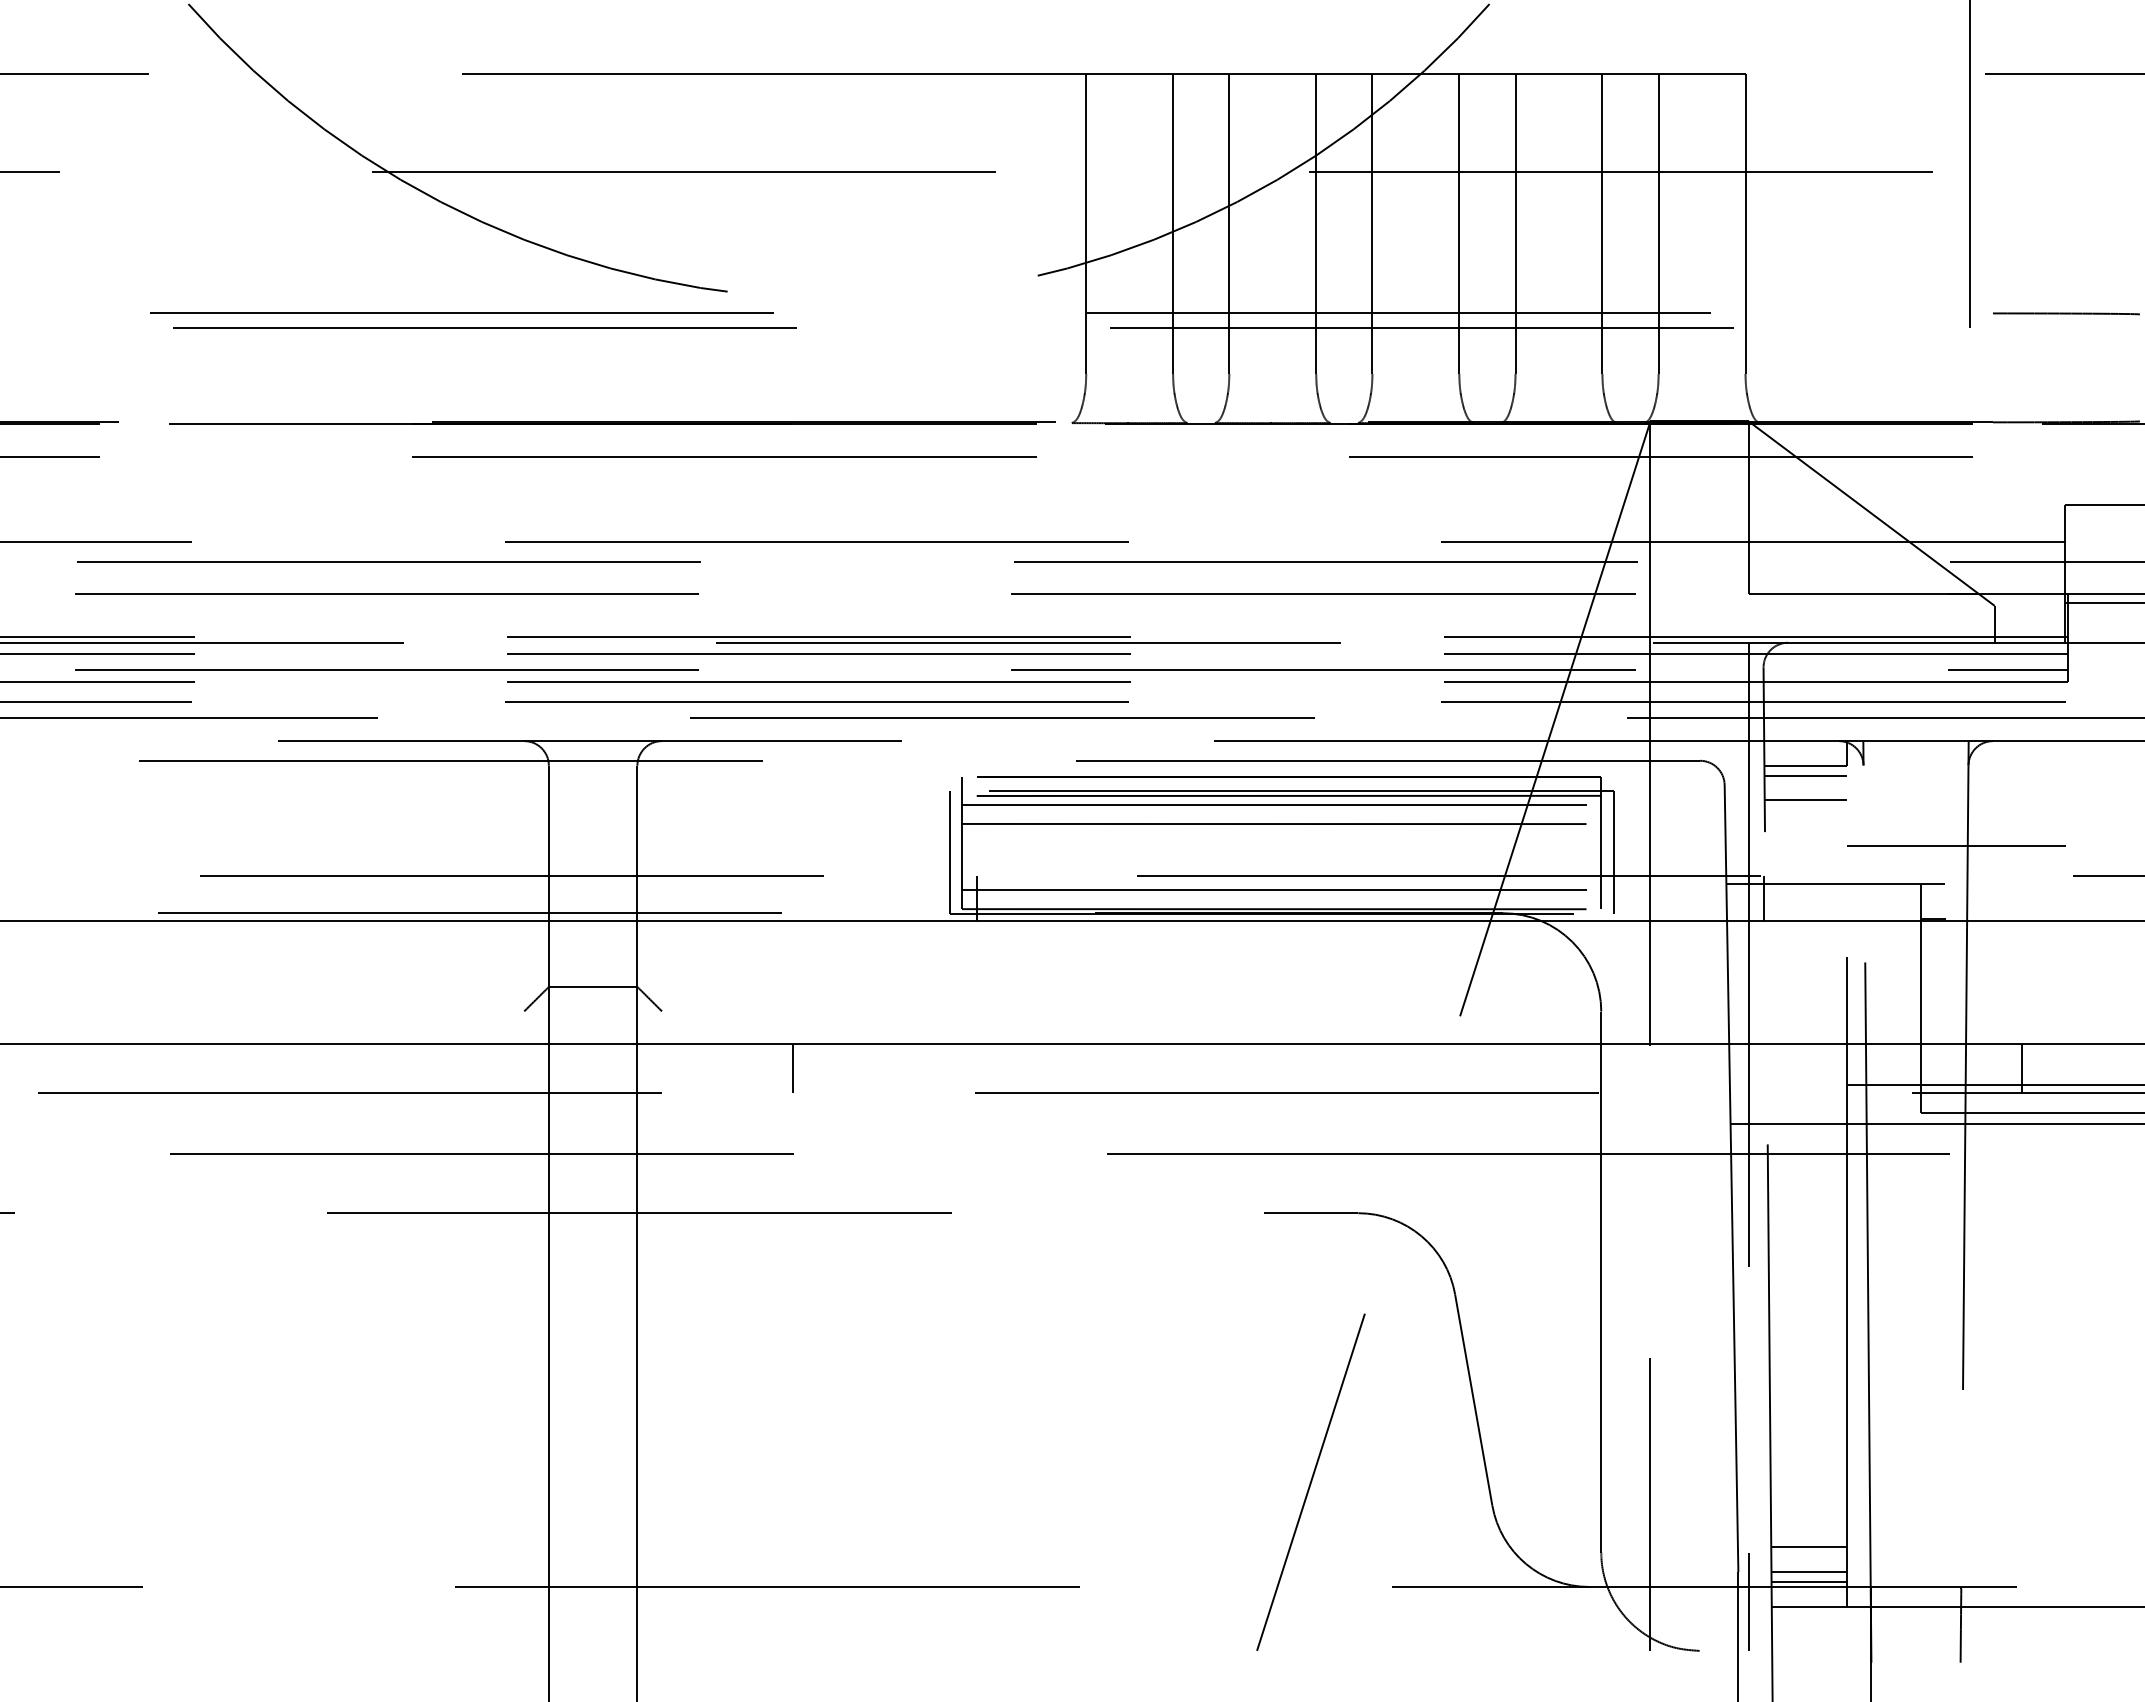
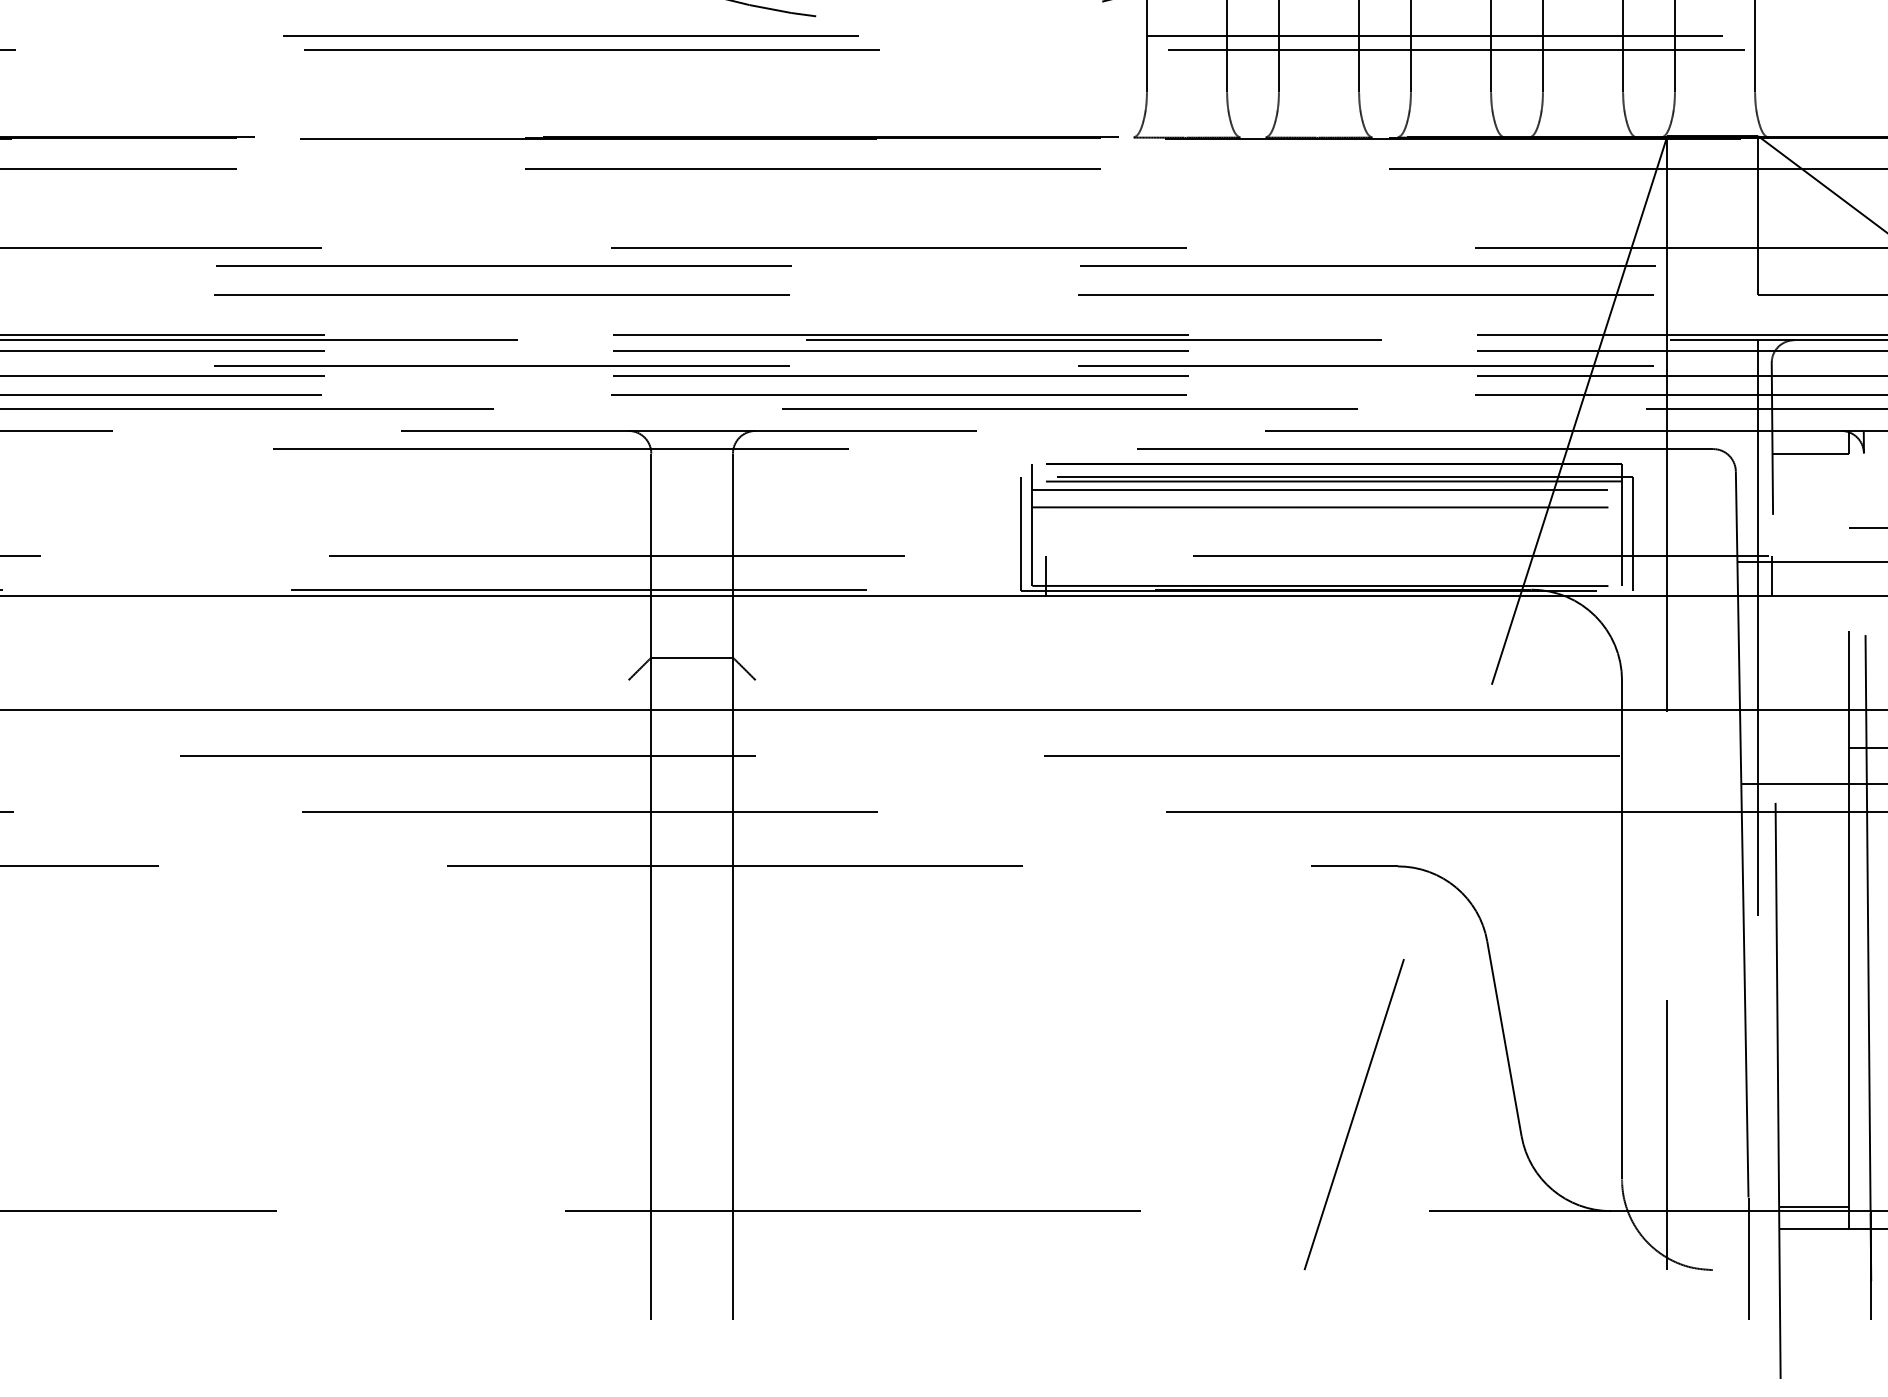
line: (1805, 775) -> (1810, 462), removed
line: (1805, 800) -> (1810, 485), removed
line: (1281, 889) -> (1327, 567), removed
line: (792, 1068) -> (876, 732), removed
line: (1809, 1547) -> (1814, 1174), removed
line: (1809, 1571) -> (1814, 1196), removed
line: (1748, 1601) -> (1757, 1224), removed

